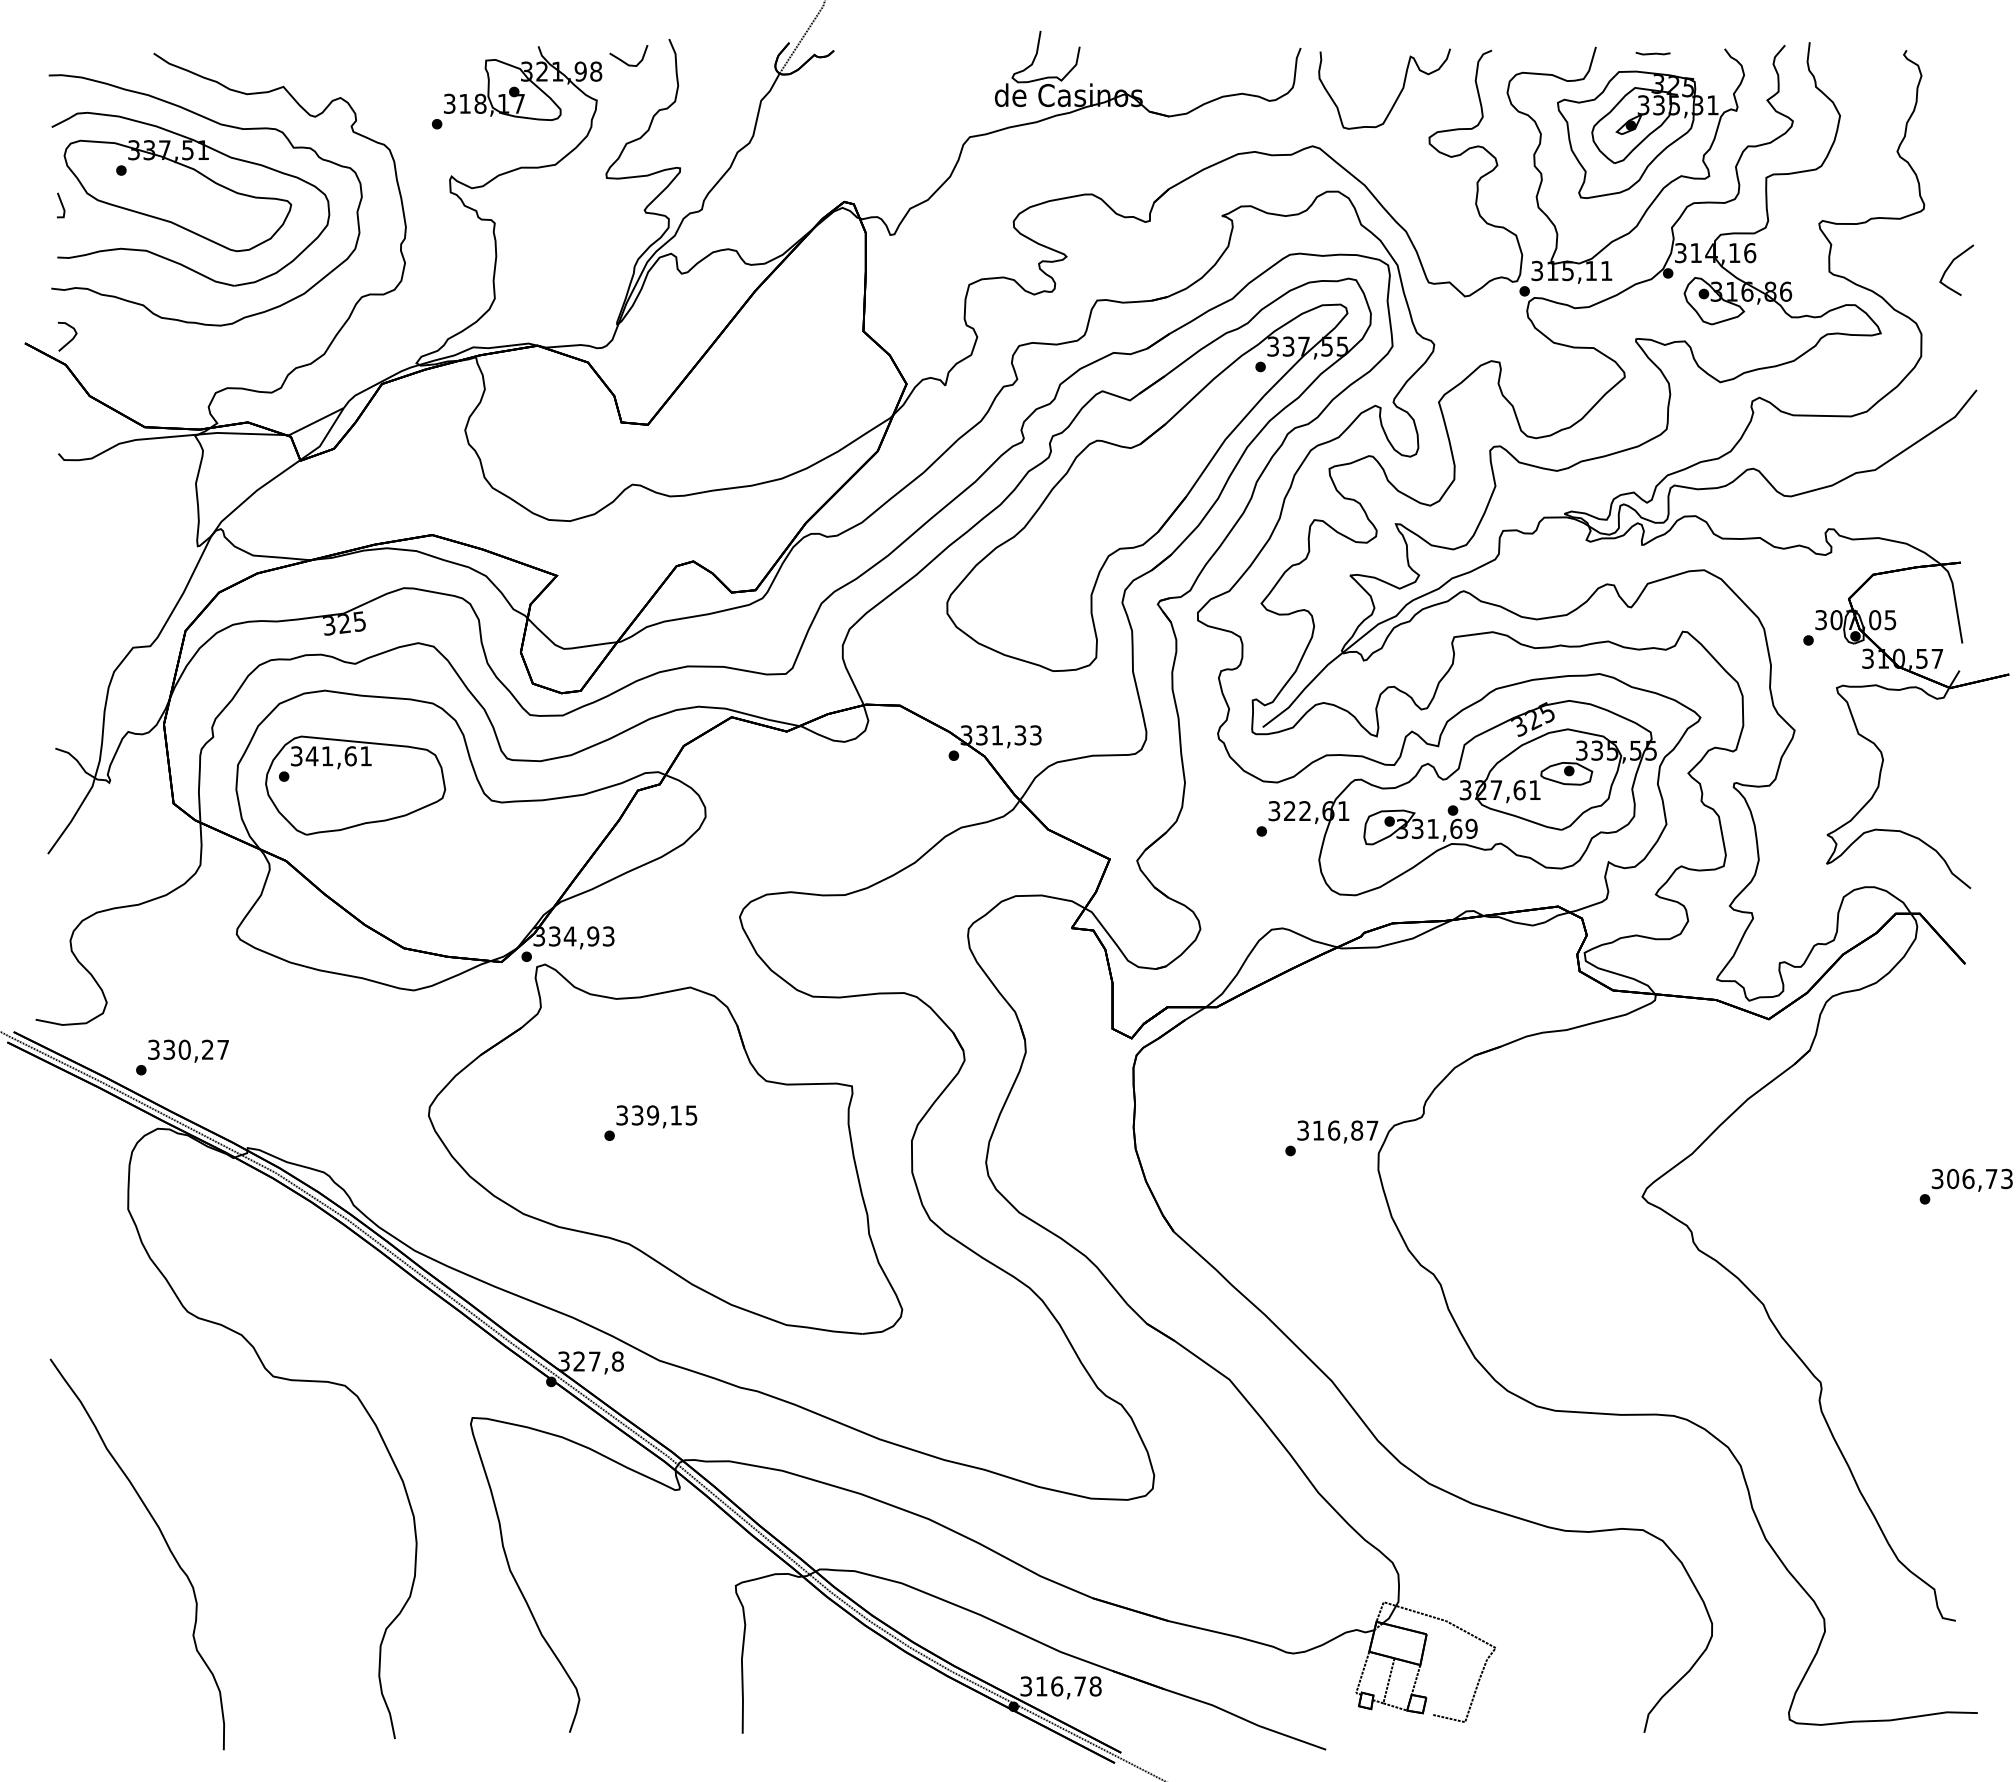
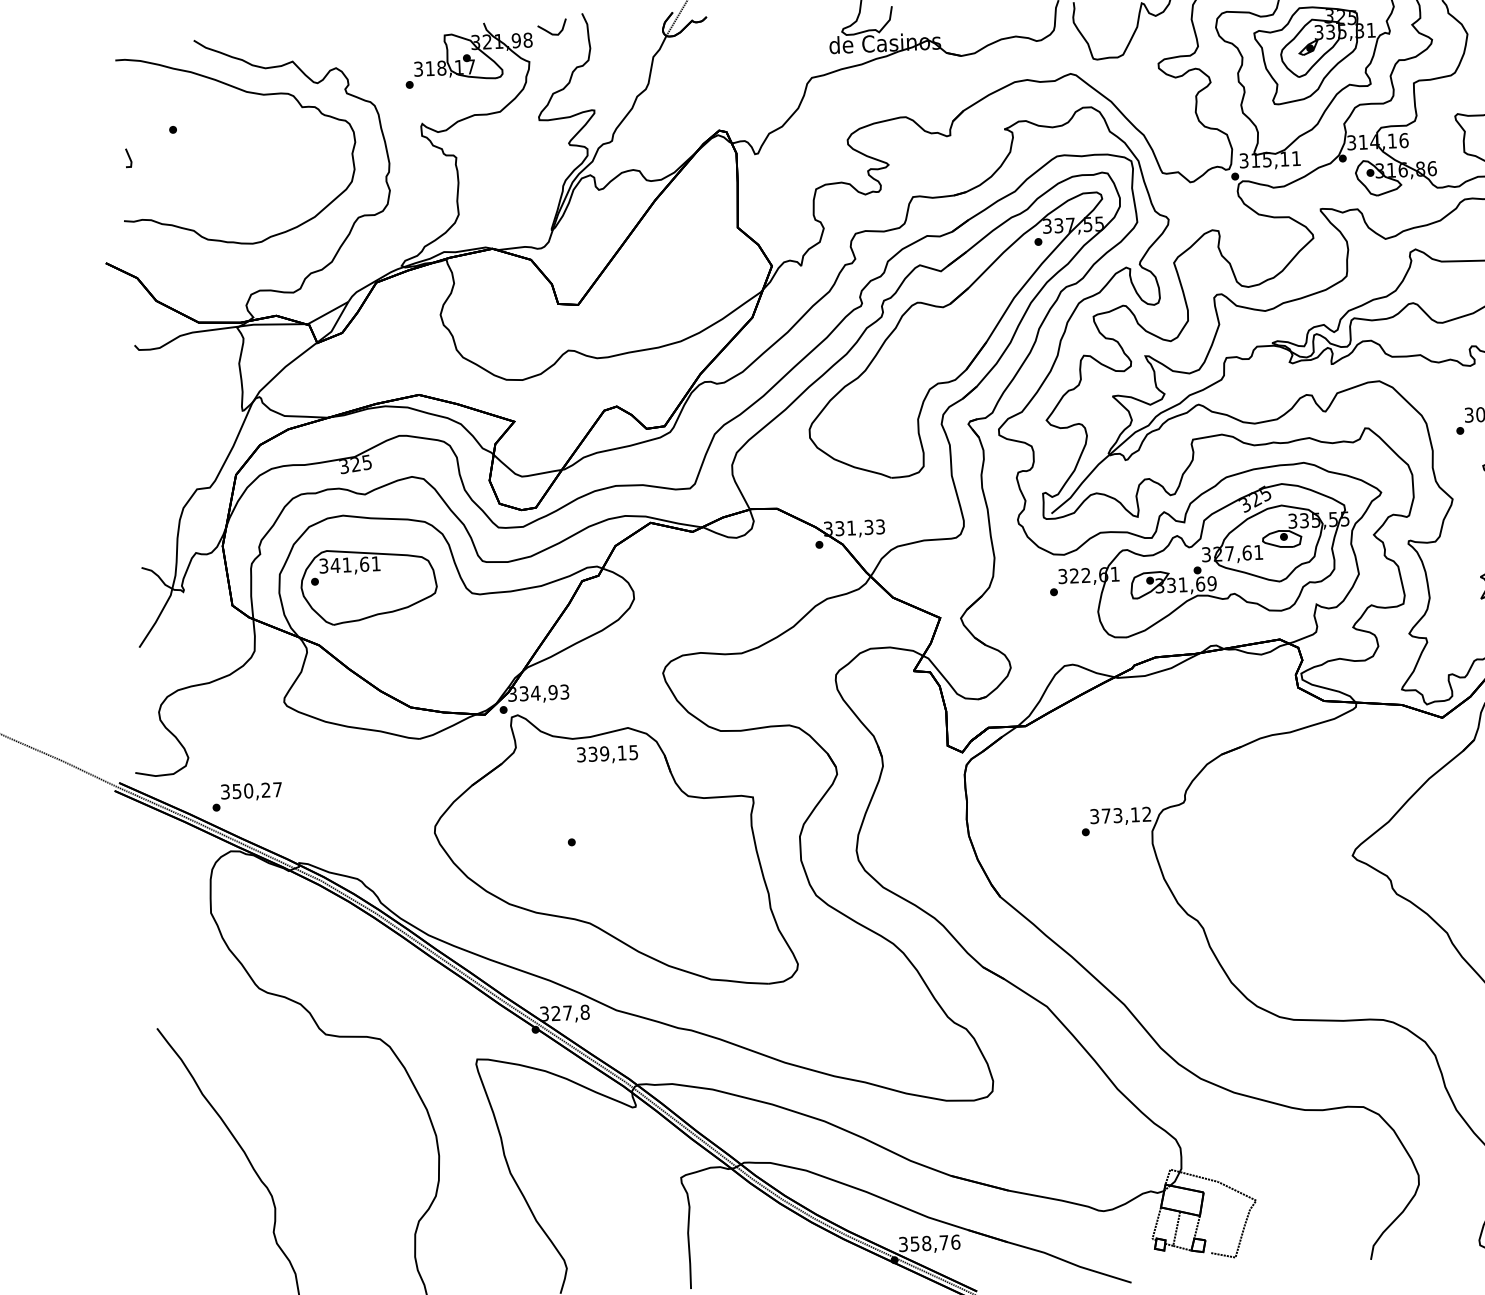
part: (190, 198) -> (226, 148), removed
curve: (70, 339) -> (140, 258), removed
text: (169, 1049) -> (237, 791), 330,27 -> 350,27
text: (656, 1116) -> (607, 754), moved
text: (1345, 1130) -> (1126, 815), 316,87 -> 373,12
text: (1068, 1686) -> (935, 1243), 316,78 -> 358,76

